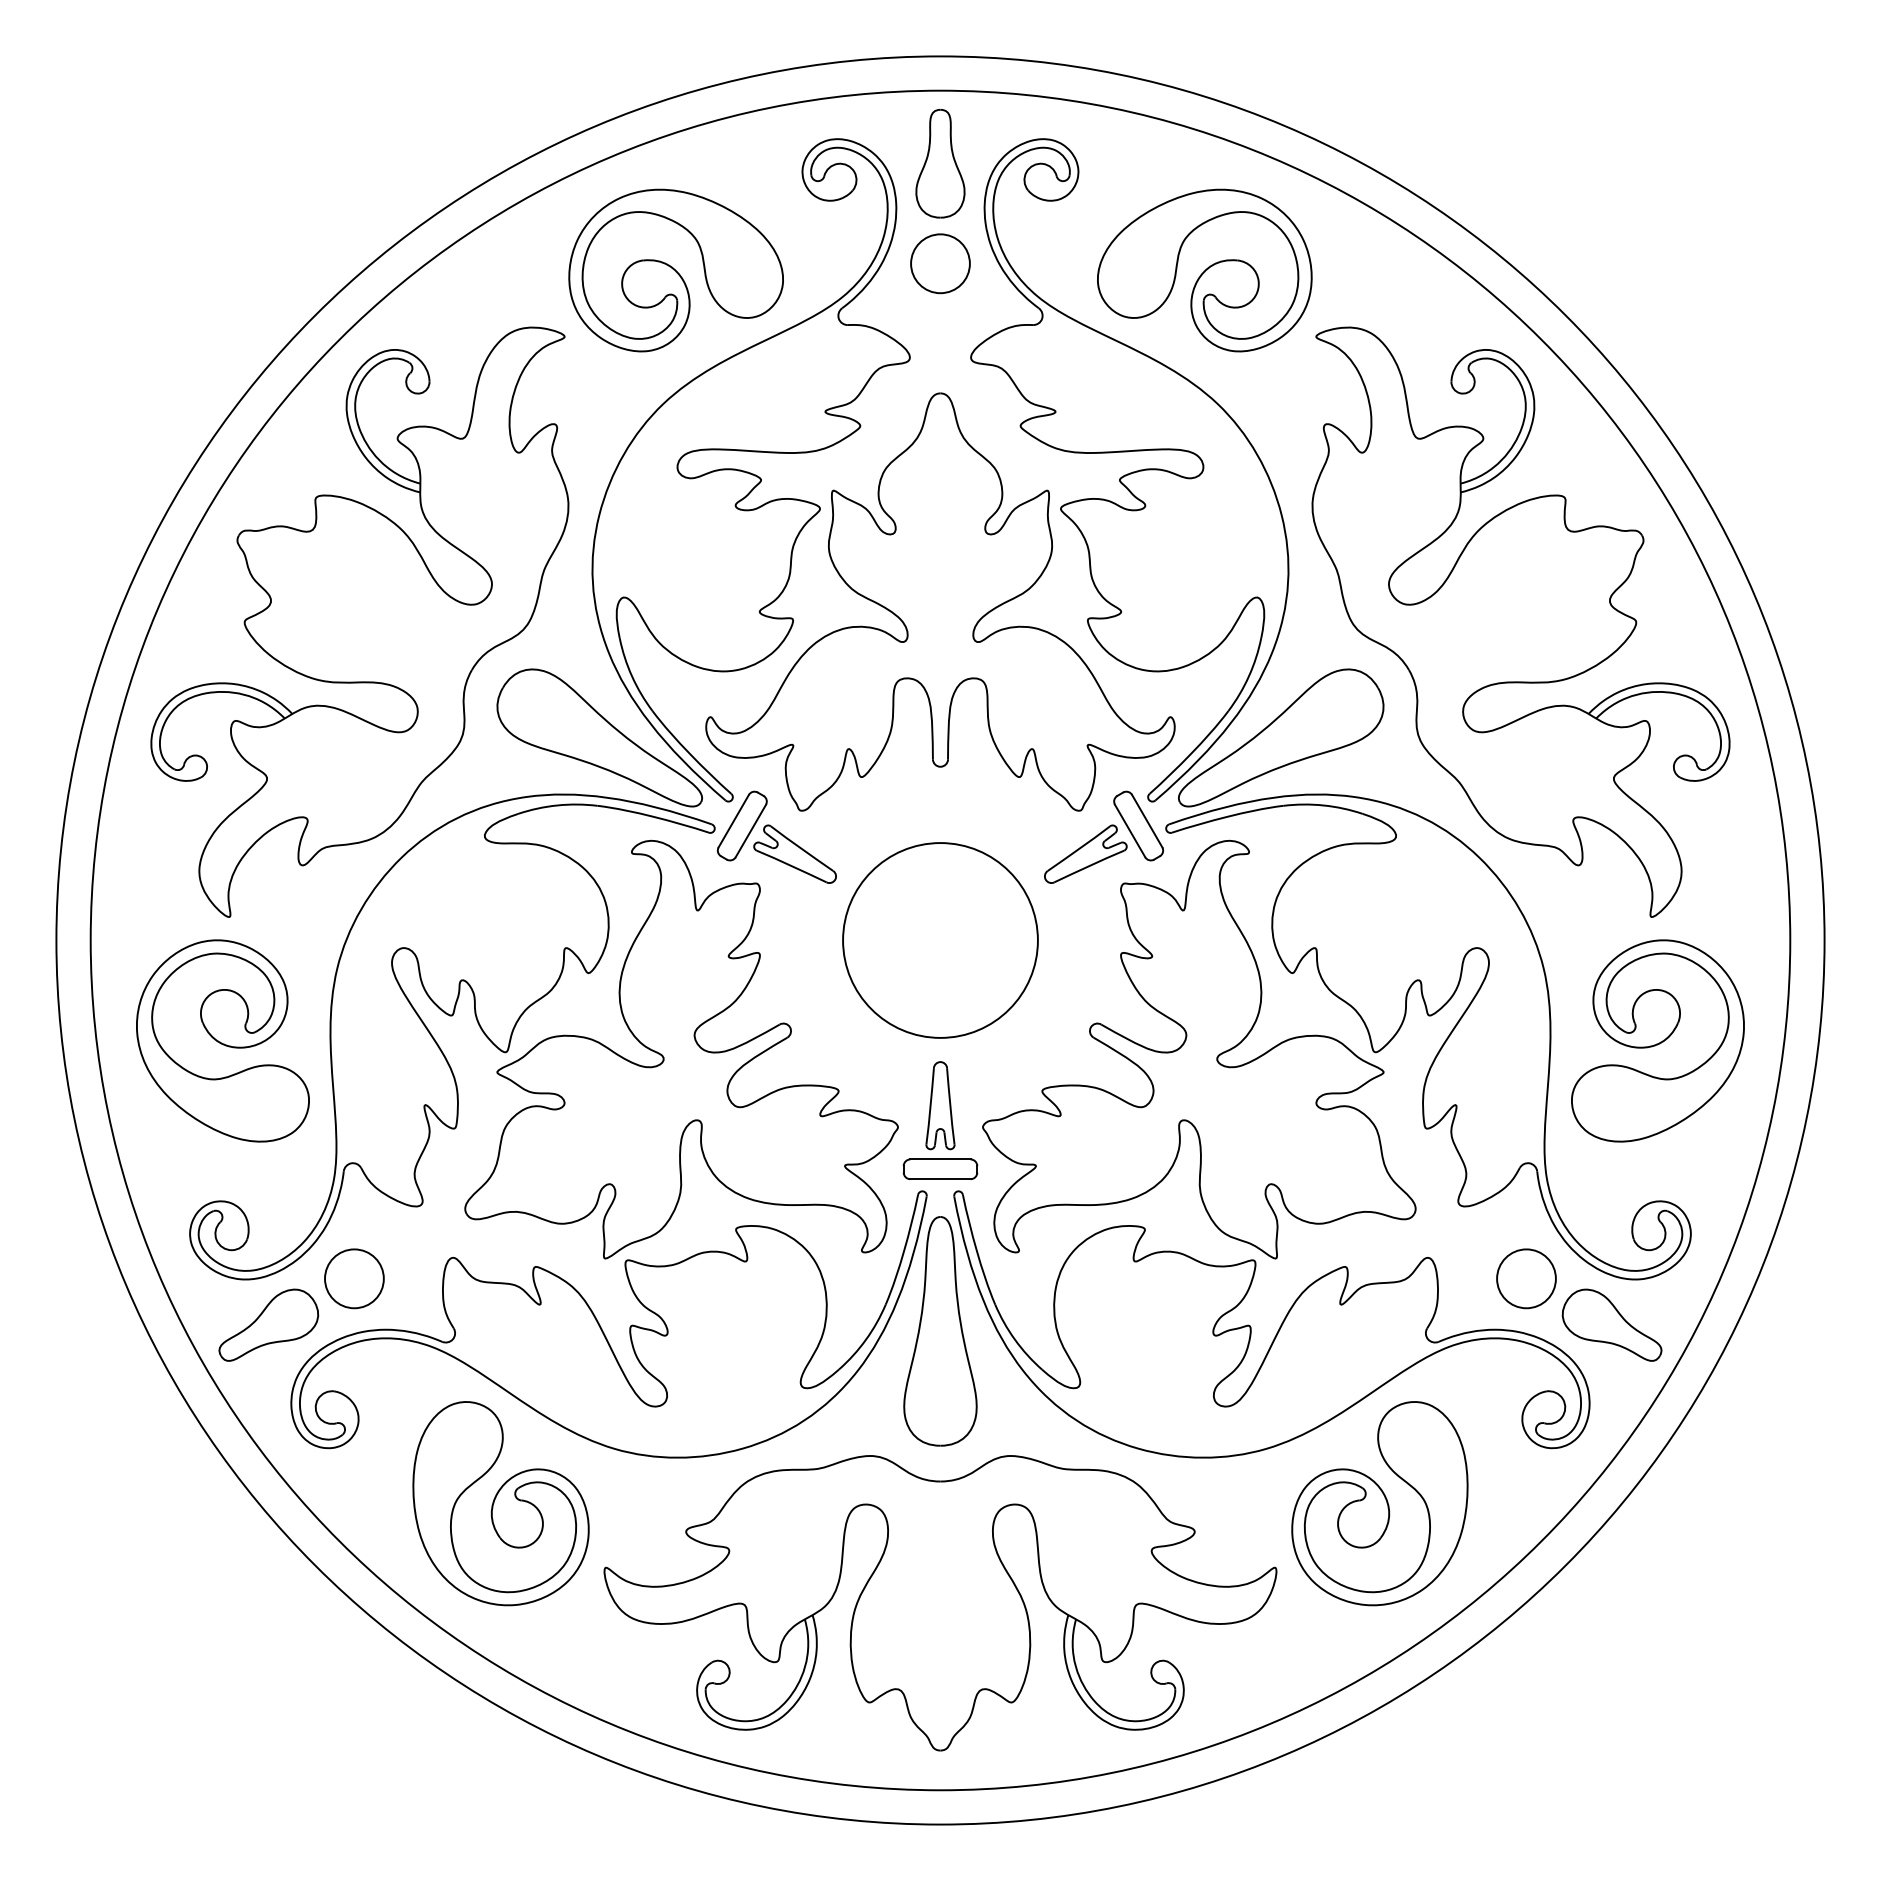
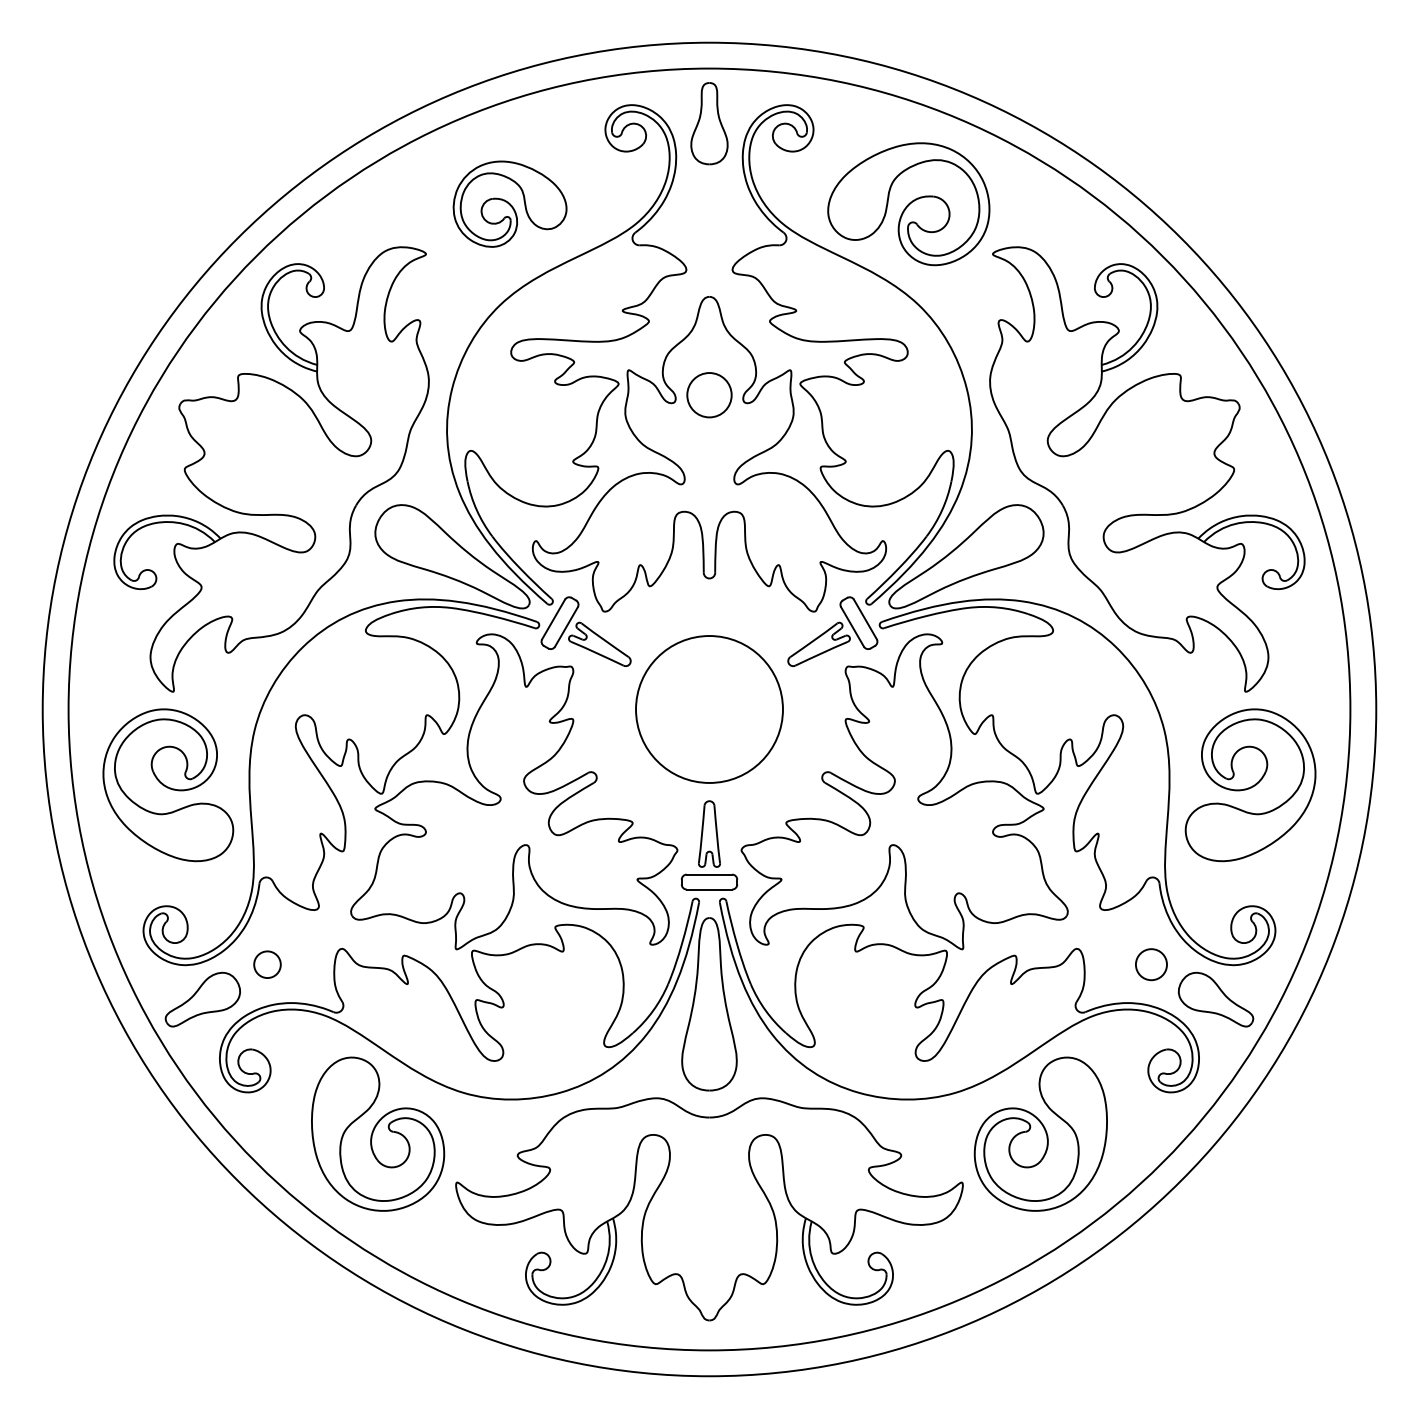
circle: (940, 263) -> (709, 394), moved
part: (675, 270) -> (509, 204), size x0.7
circle: (354, 1278) -> (267, 964), size x0.6
circle: (1526, 1278) -> (1151, 964), size x0.7

